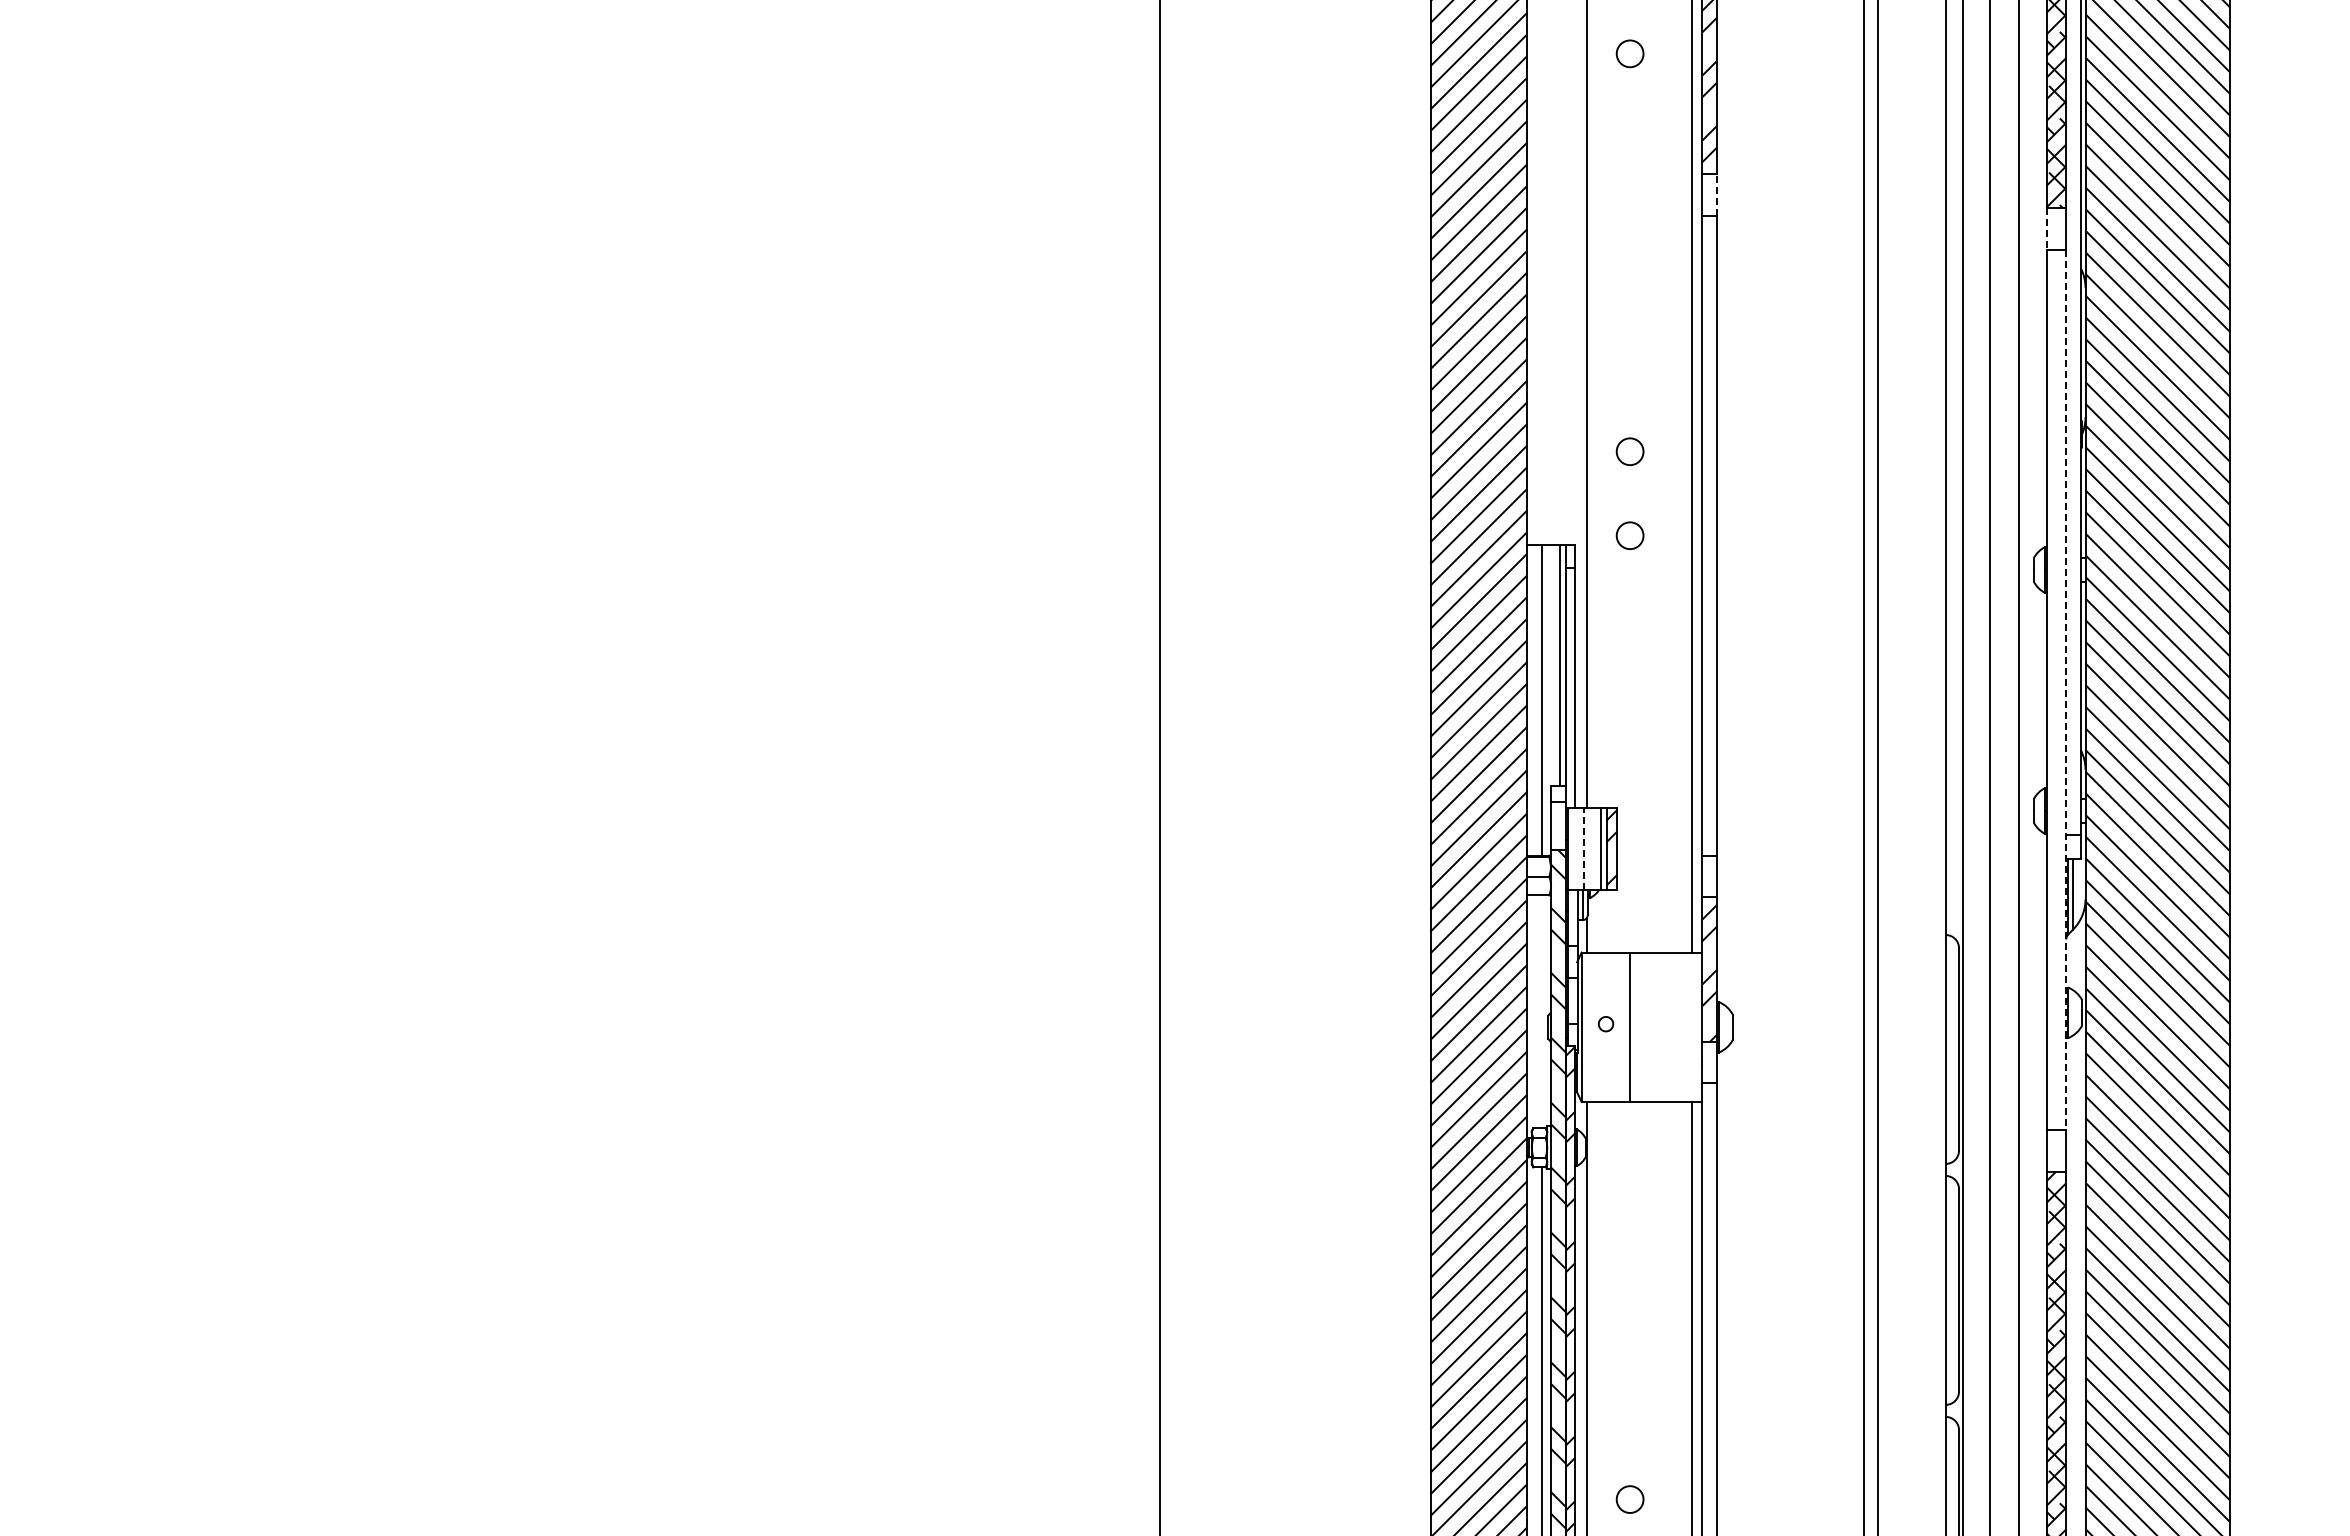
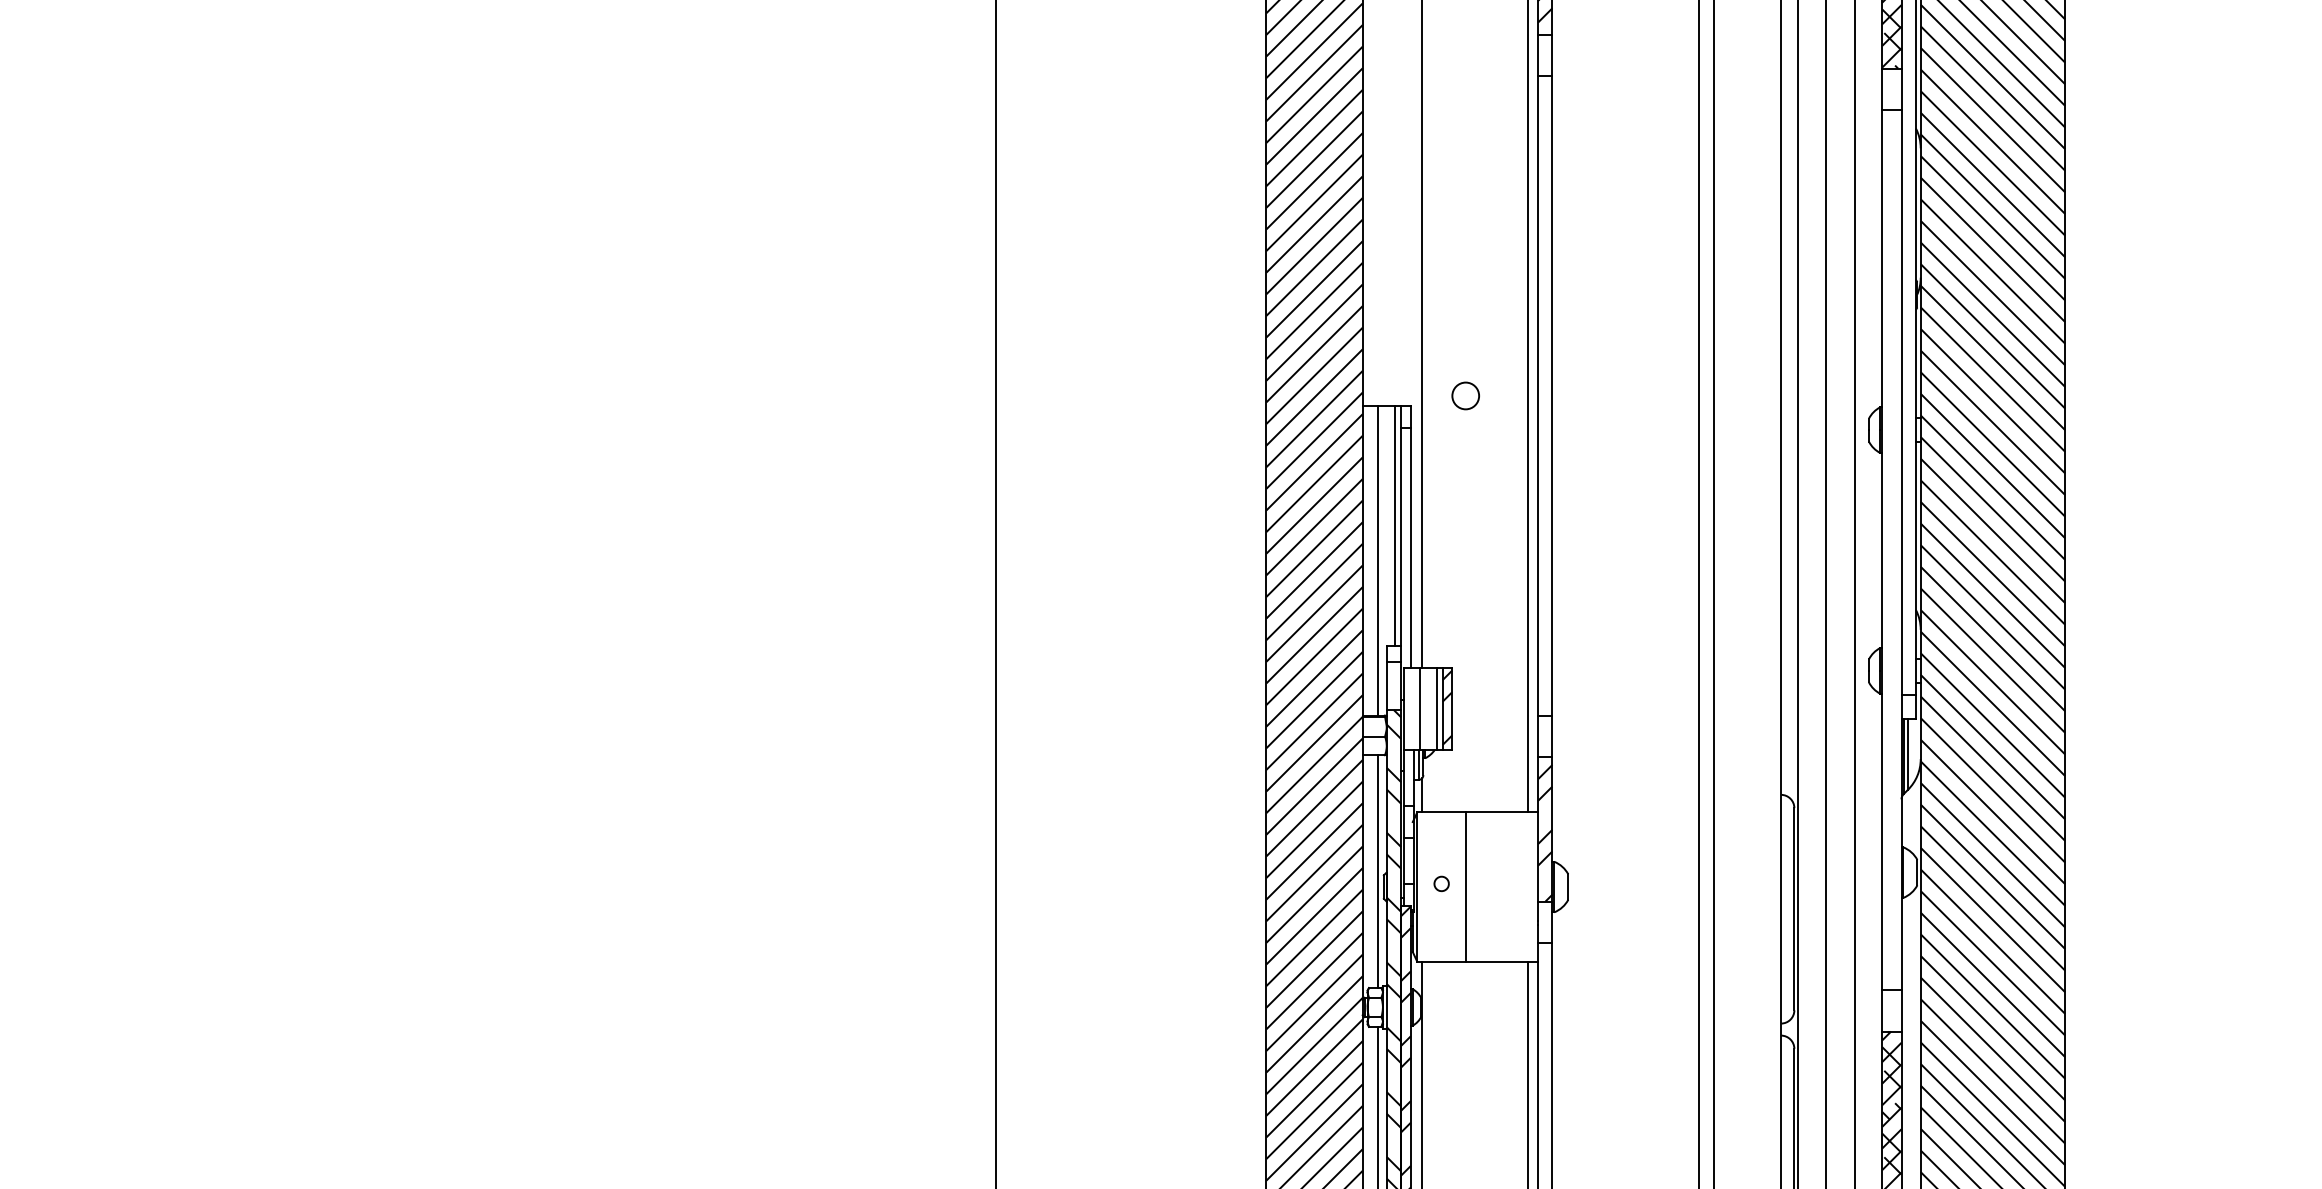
line: (1716, 195) -> (1552, 56), dashed -> solid
line: (2046, 228) -> (1881, 88), dashed -> solid
circle: (1629, 451) -> (1465, 311), removed
line: (2066, 690) -> (1901, 550), dashed -> solid
line: (1583, 849) -> (1419, 709), dashed -> solid
line: (1542, 1011) -> (1378, 871), added

